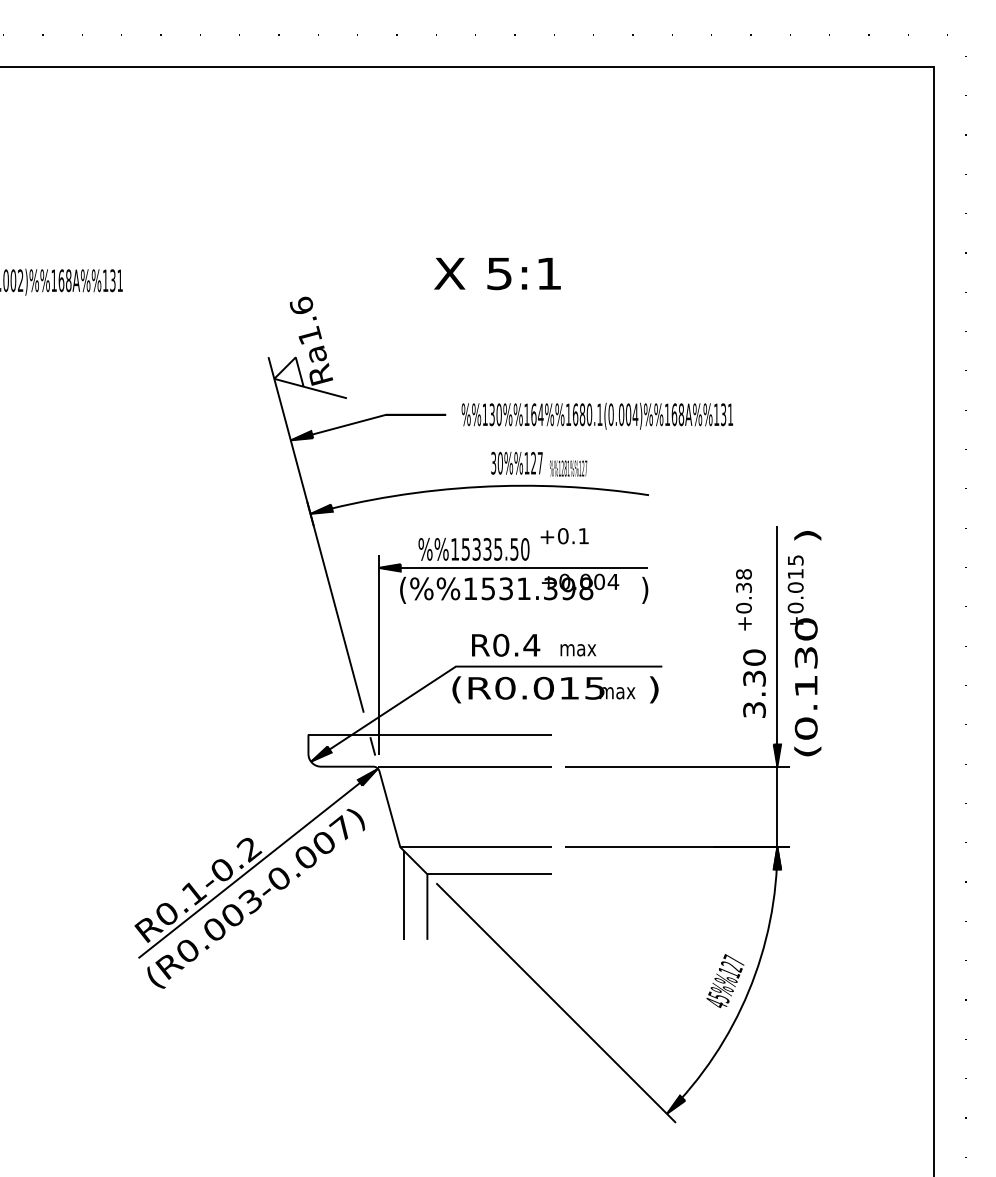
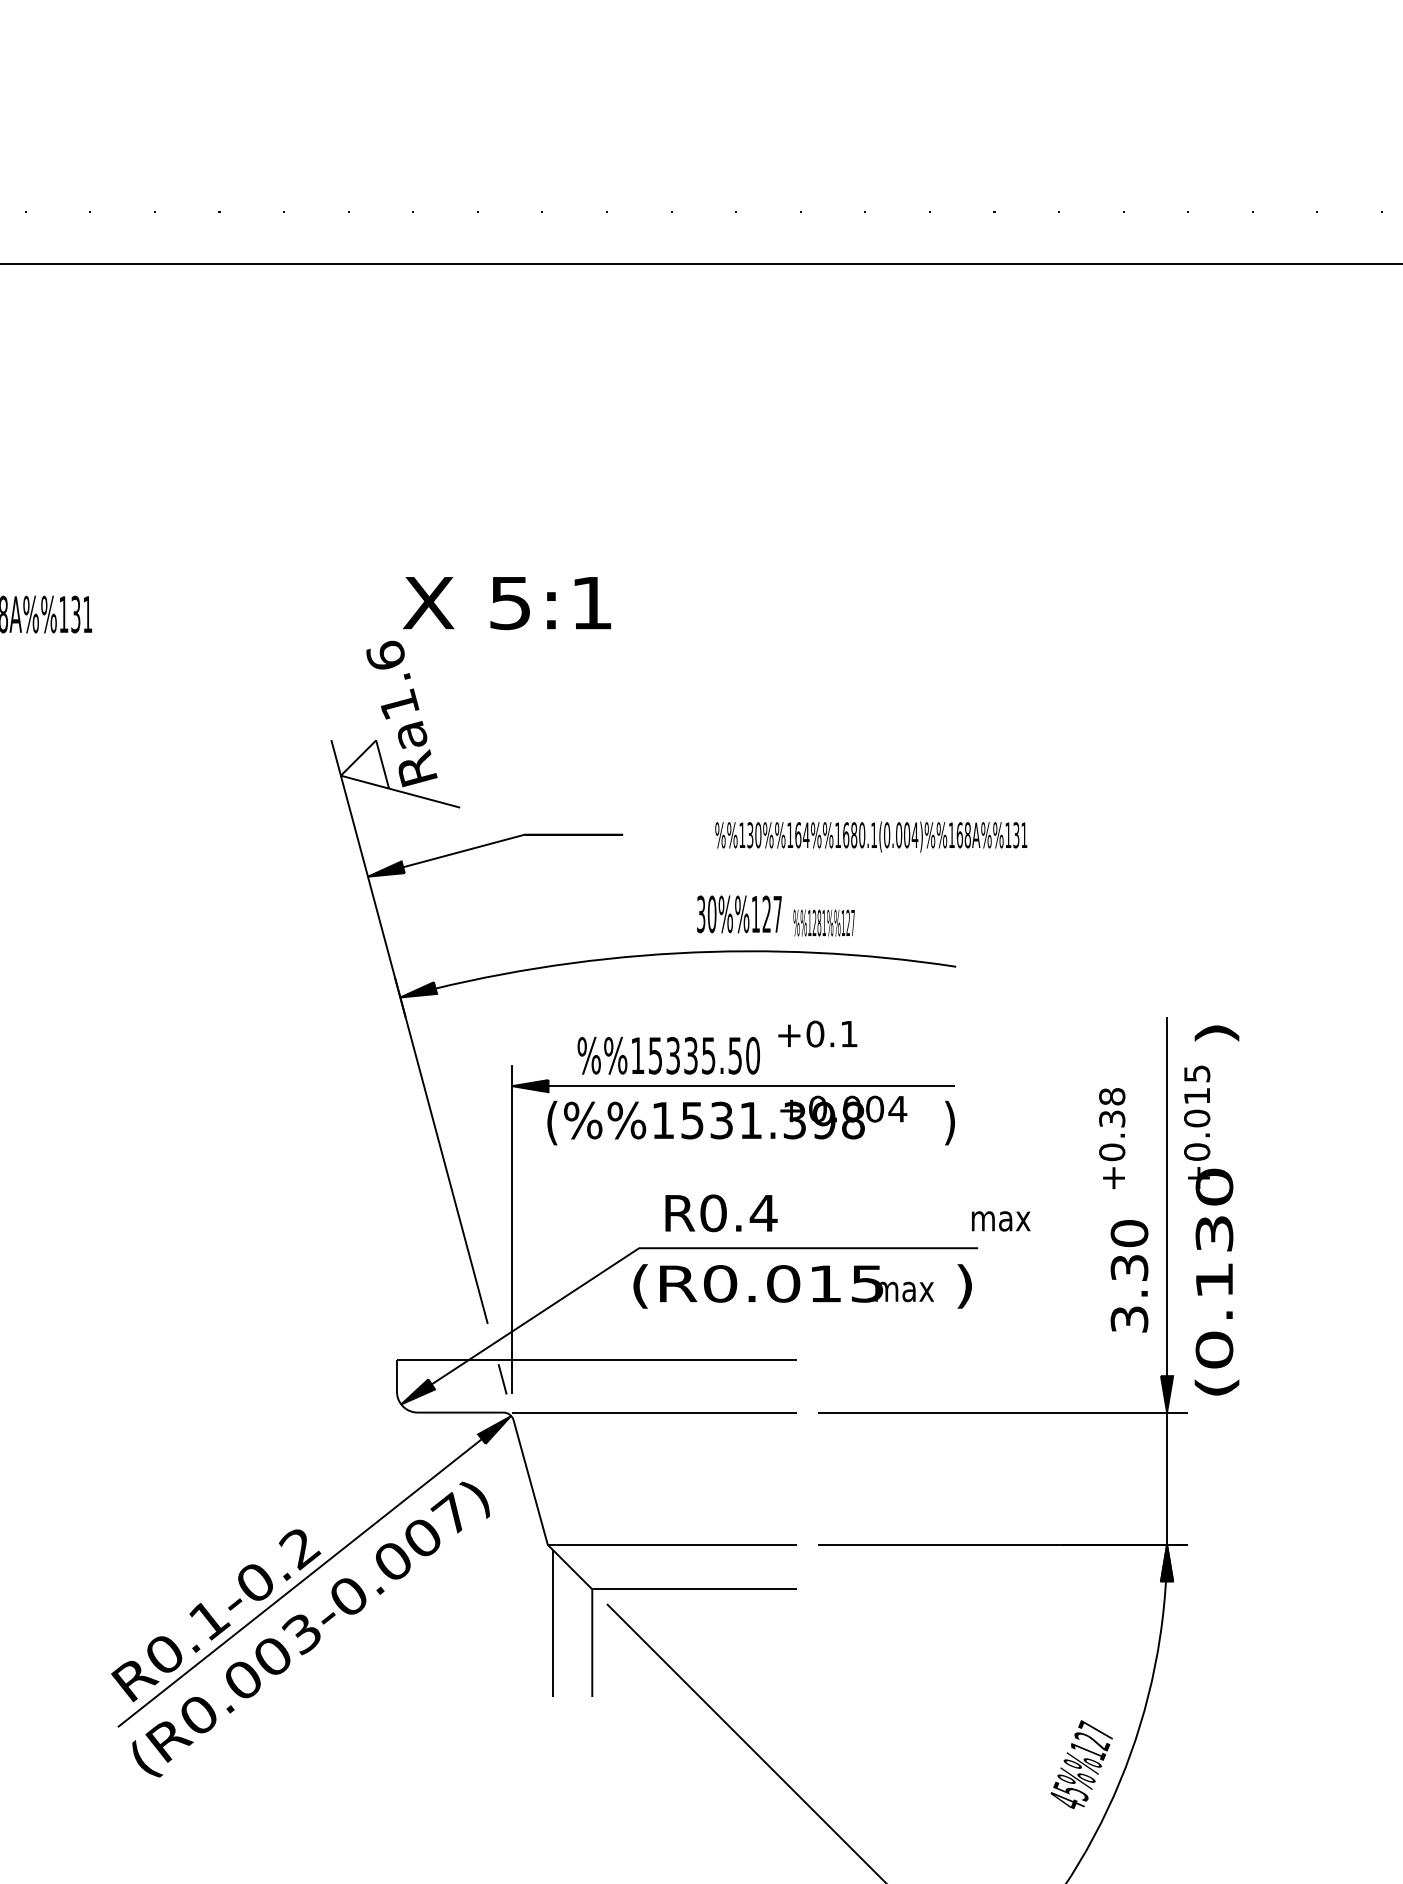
text: (497, 274) -> (507, 604), moved
part: (596, 415) -> (869, 835), size x0.7
text: (577, 650) -> (999, 1221), moved

